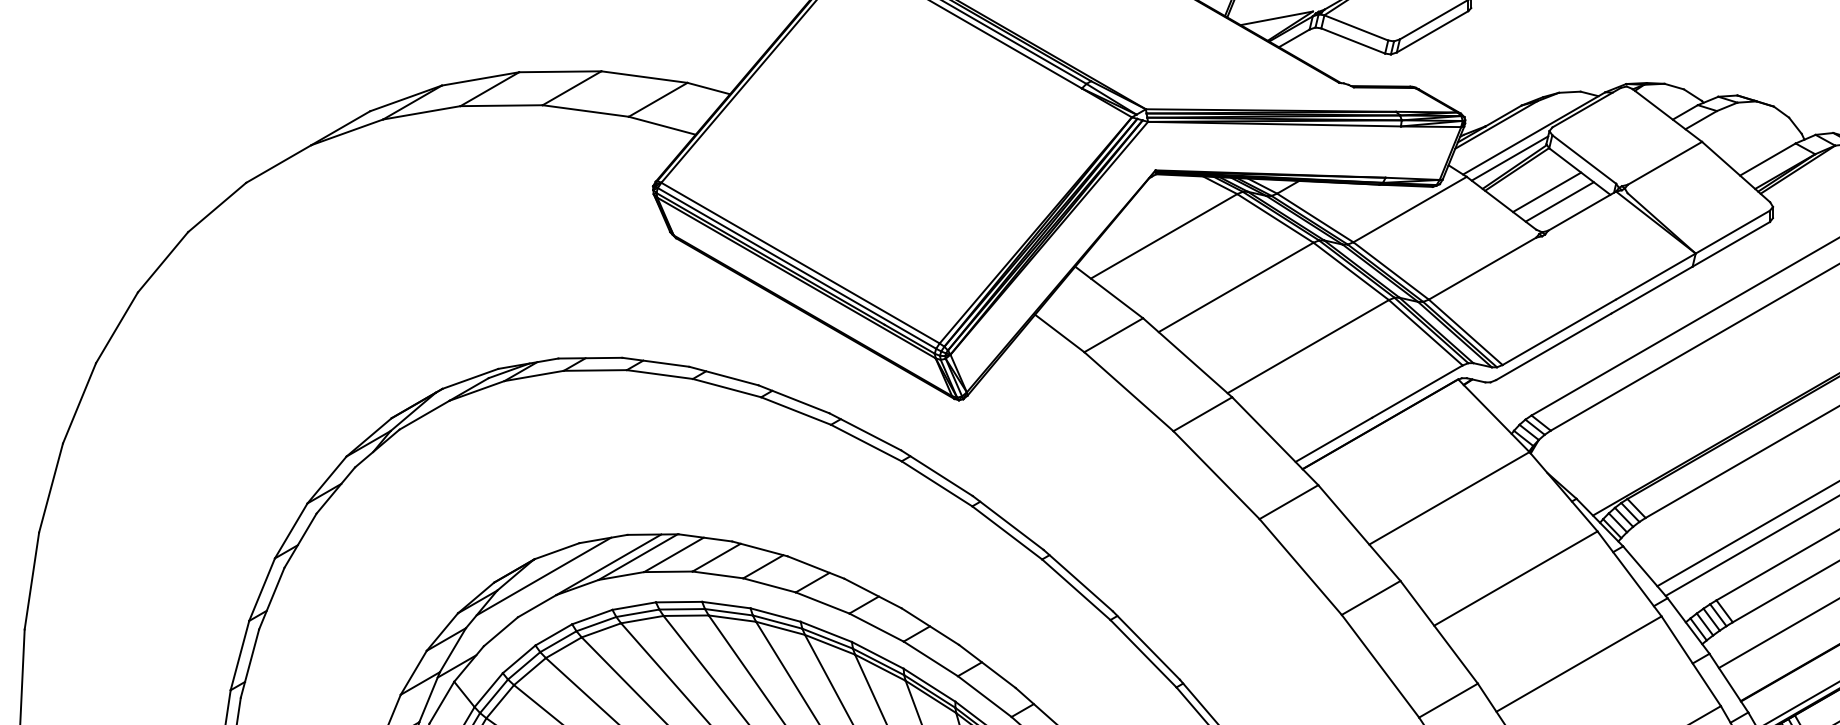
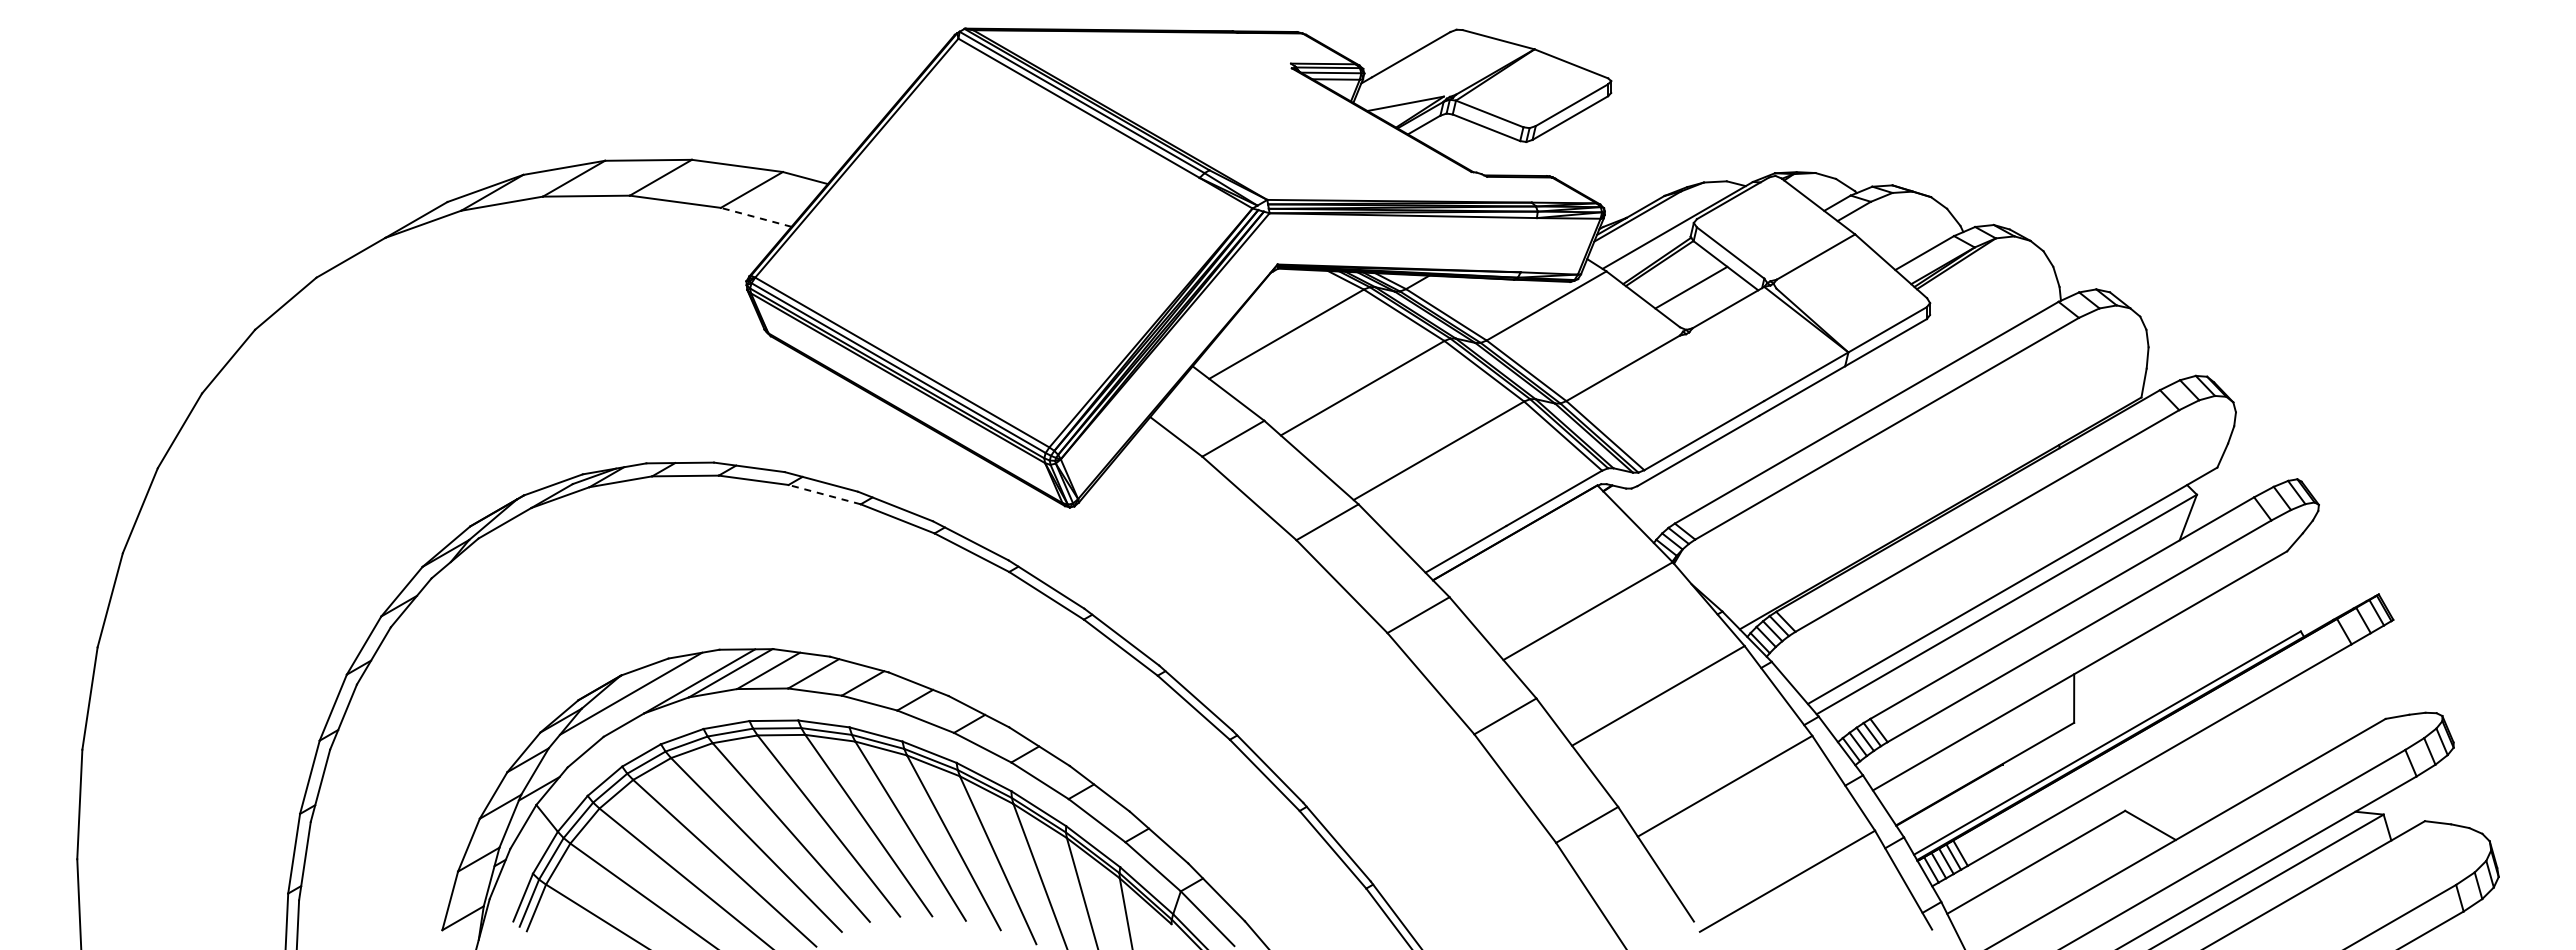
line: (662, 125) -> (756, 217), solid -> dashed
line: (1509, 158) -> (1651, 251), removed
line: (1559, 201) -> (1704, 297), removed
line: (726, 387) -> (824, 494), solid -> dashed

